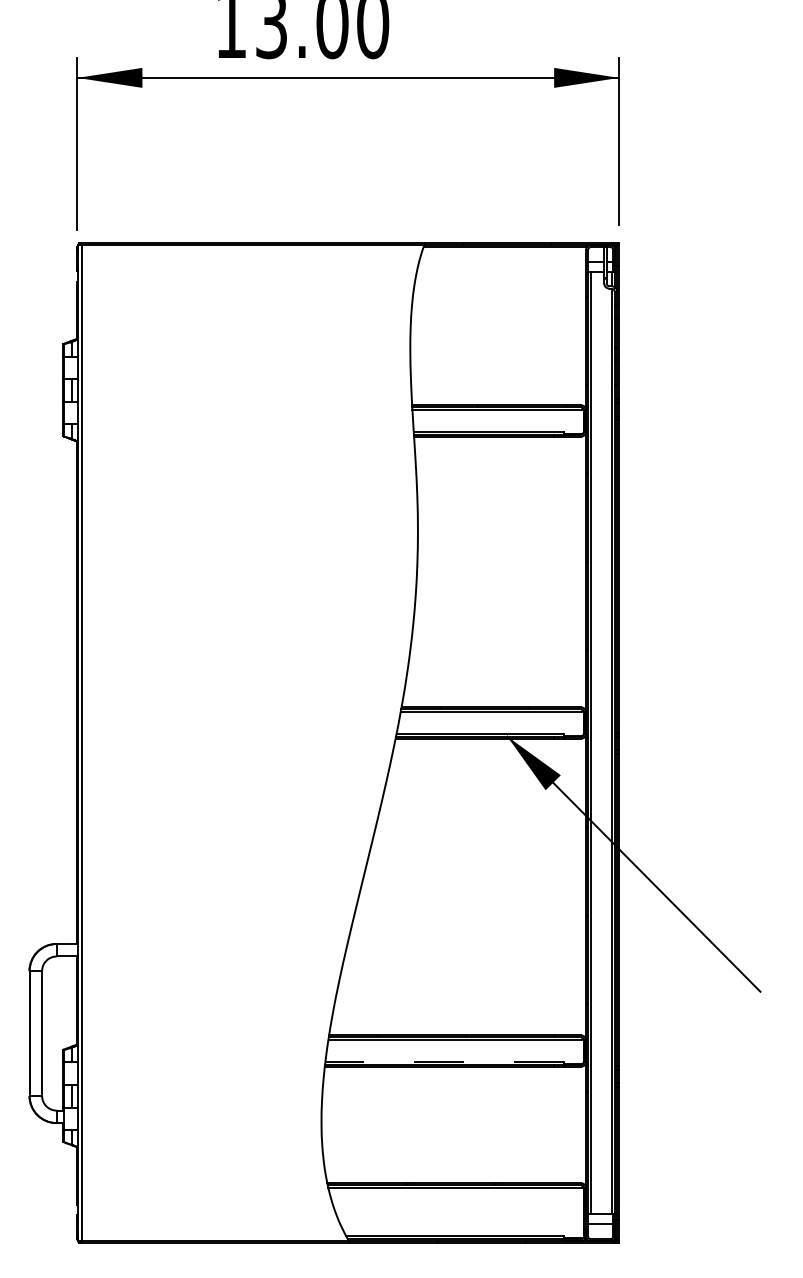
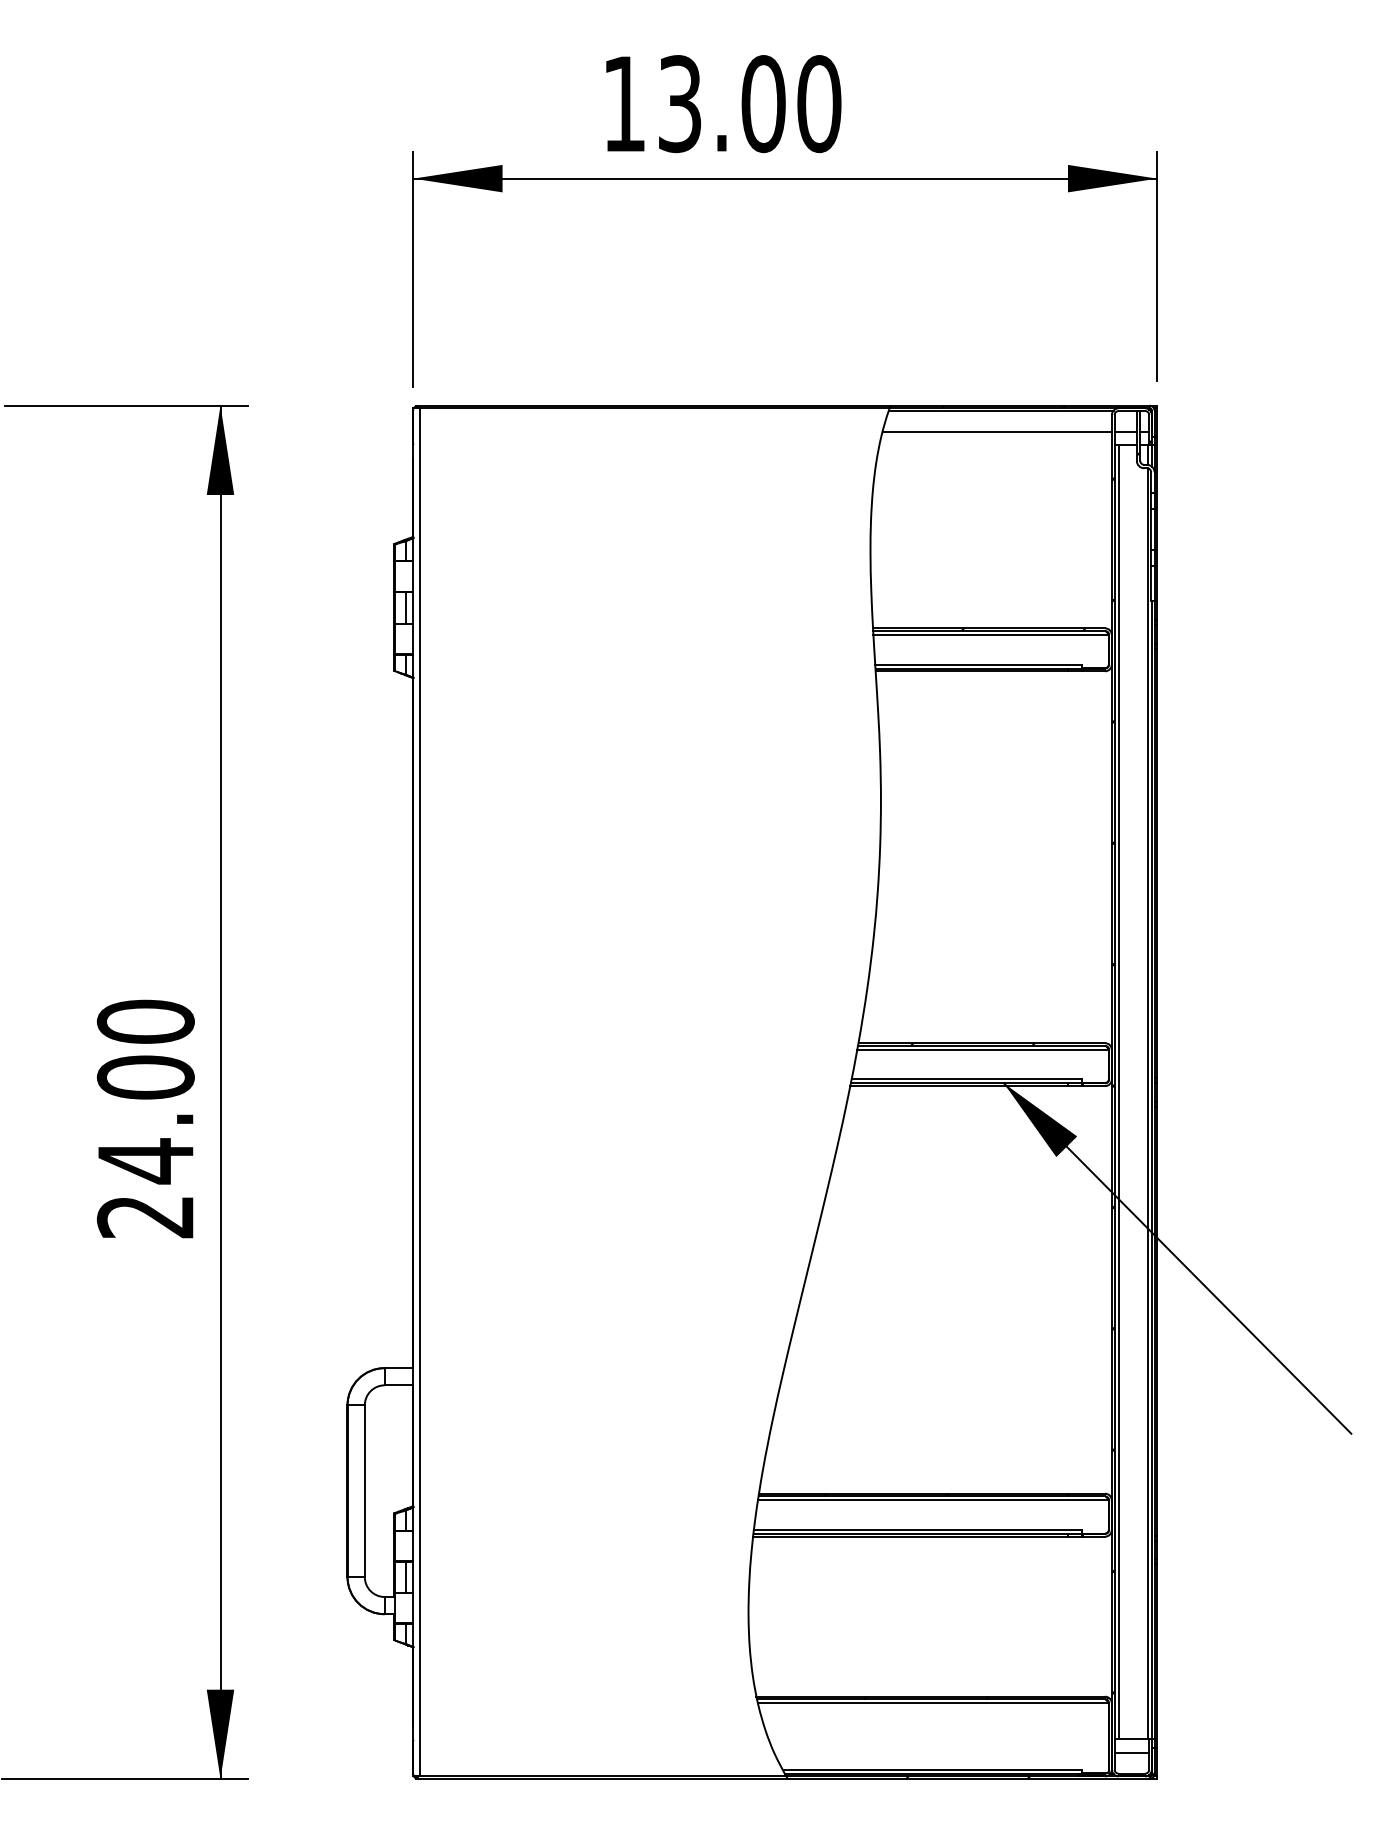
line: (502, 262) -> (996, 431), added
line: (444, 1061) -> (917, 1529), dashed -> solid

